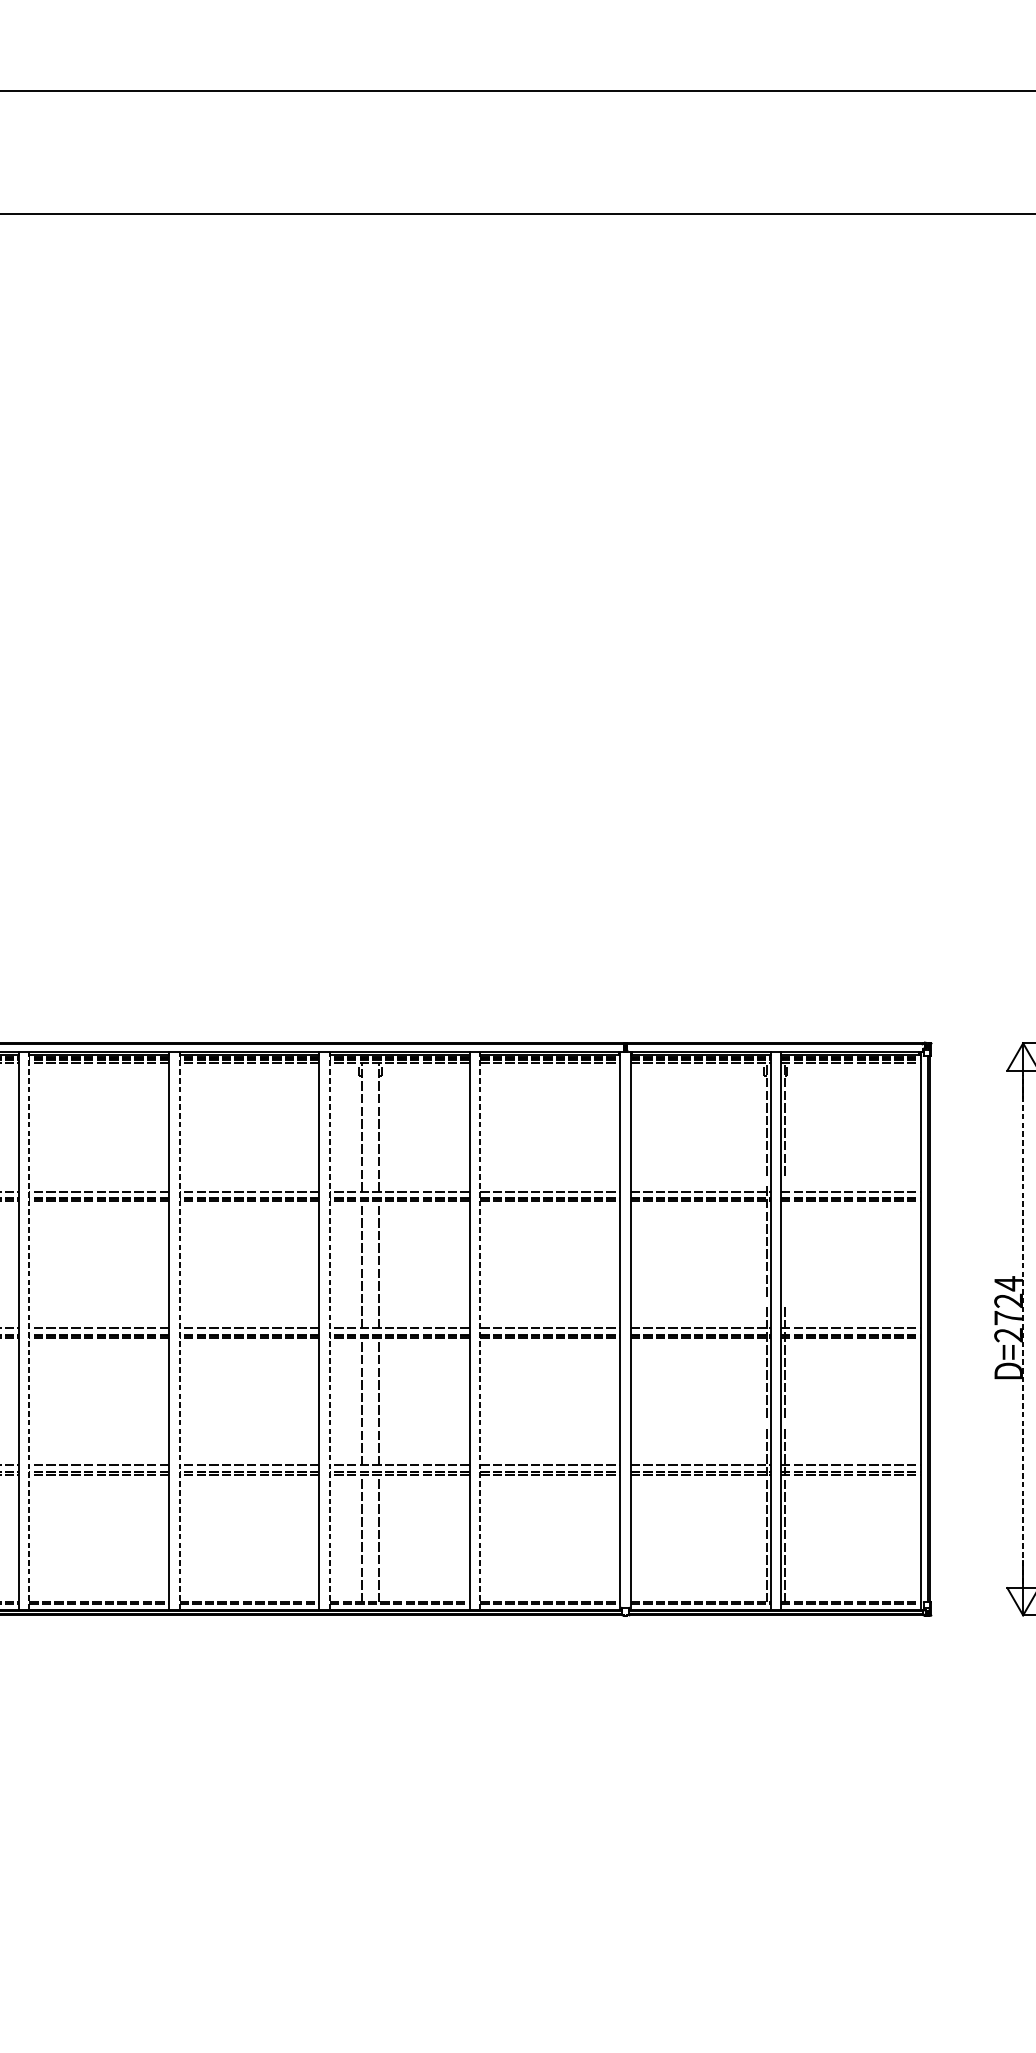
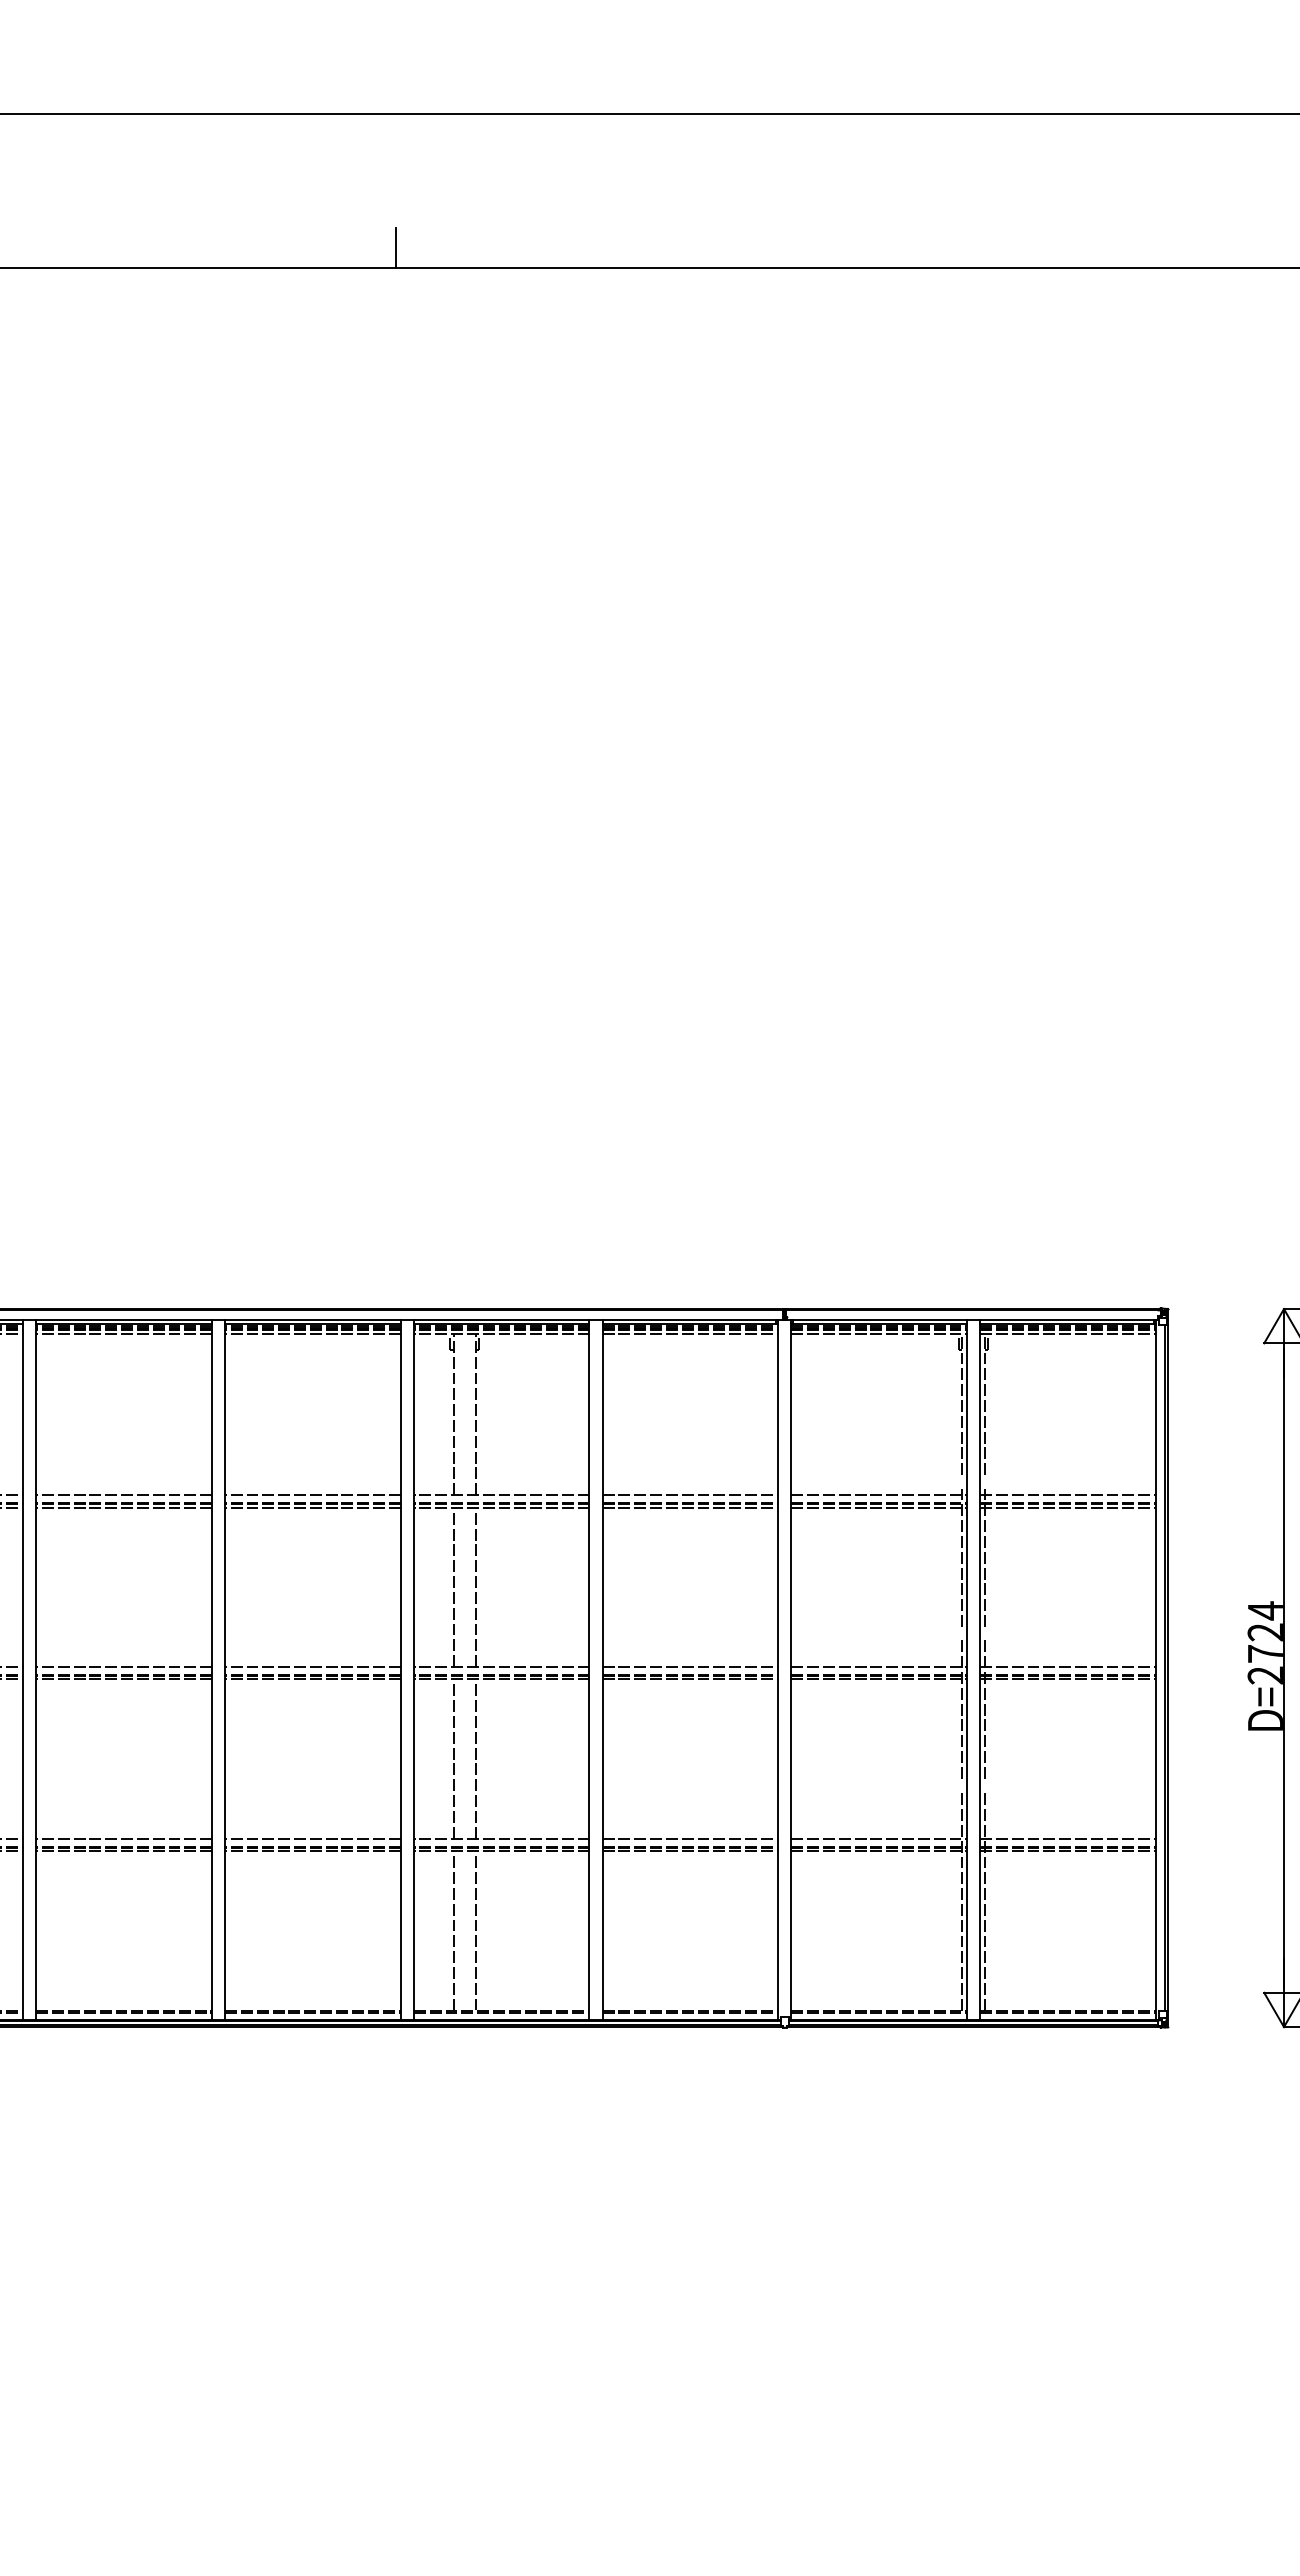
line: (316, 197) -> (396, 247), added
line: (784, 1240) -> (984, 1556), added
line: (1023, 1328) -> (1284, 1667), dashed -> solid
line: (29, 1331) -> (36, 1670), dashed -> solid
line: (179, 1331) -> (225, 1670), dashed -> solid
line: (329, 1331) -> (413, 1670), dashed -> solid
line: (480, 1331) -> (602, 1670), dashed -> solid

